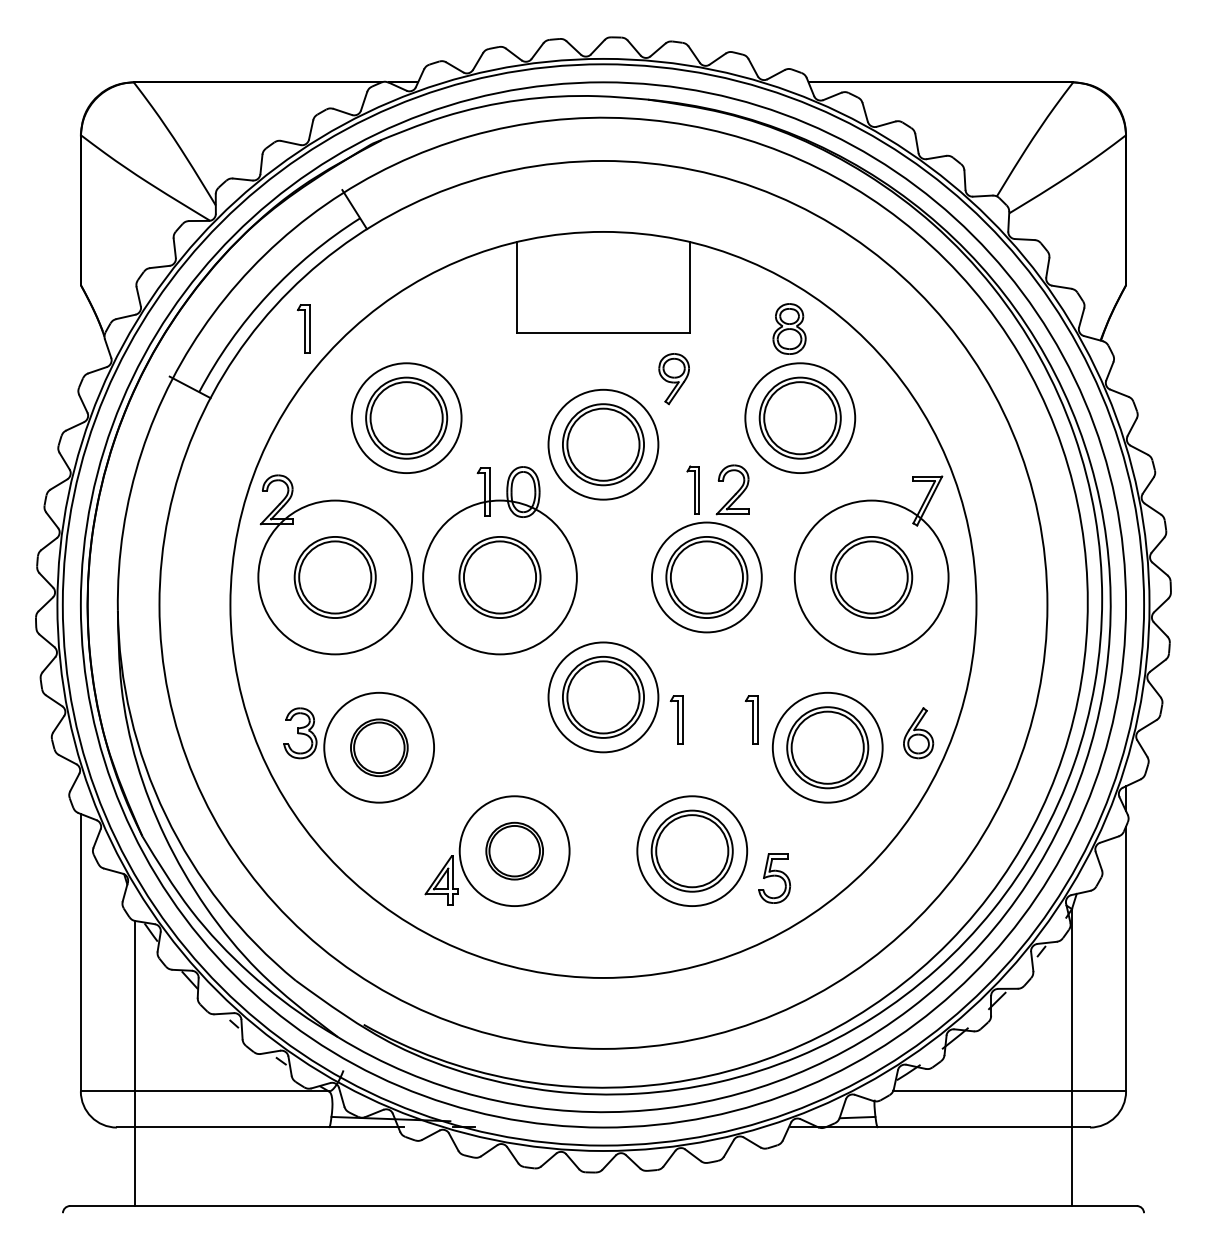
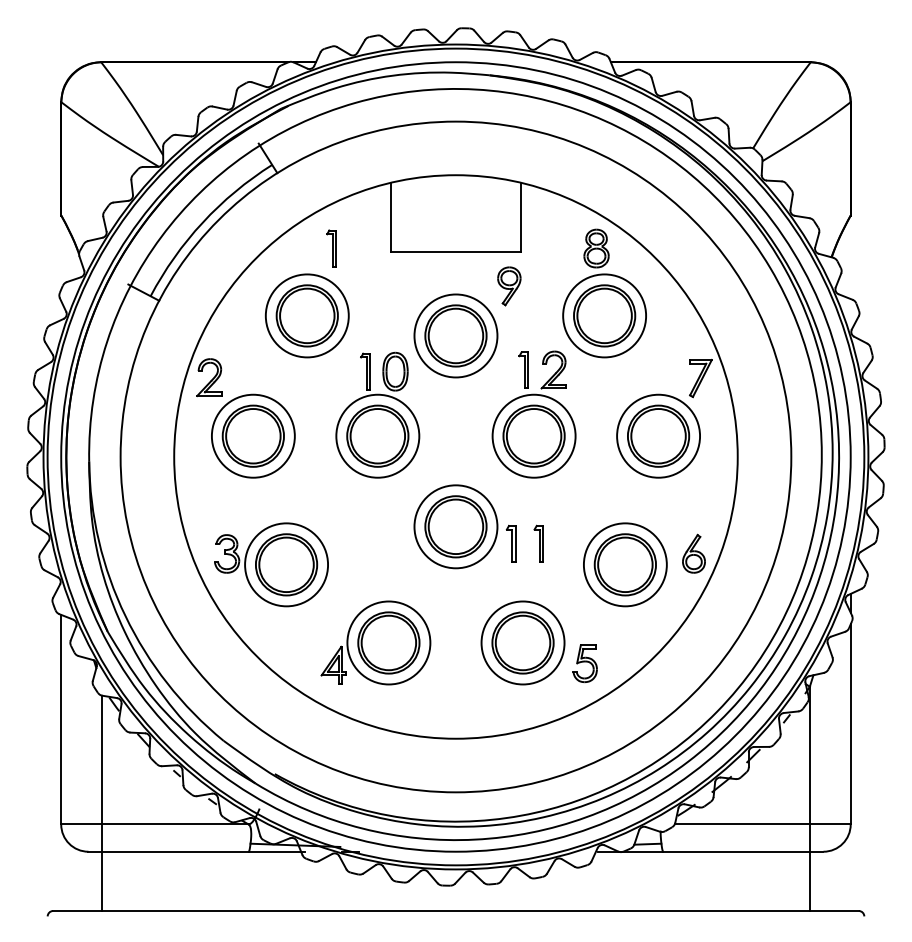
part: (303, 328) -> (331, 248), moved
circle: (334, 576) -> (252, 435), size x0.71
circle: (499, 576) -> (377, 435), size x0.71
circle: (871, 576) -> (658, 435), size x0.71
part: (751, 719) -> (538, 543), moved
part: (379, 747) -> (286, 564), size x1.43
part: (514, 850) -> (388, 642), size x1.43

